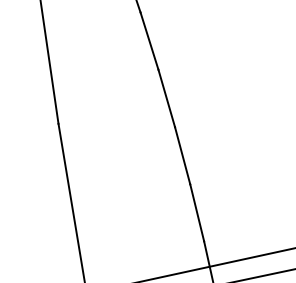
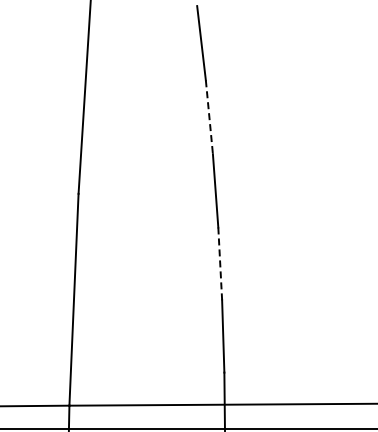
line: (149, 41) -> (209, 117), solid -> dashed
line: (182, 156) -> (220, 264), solid -> dashed

